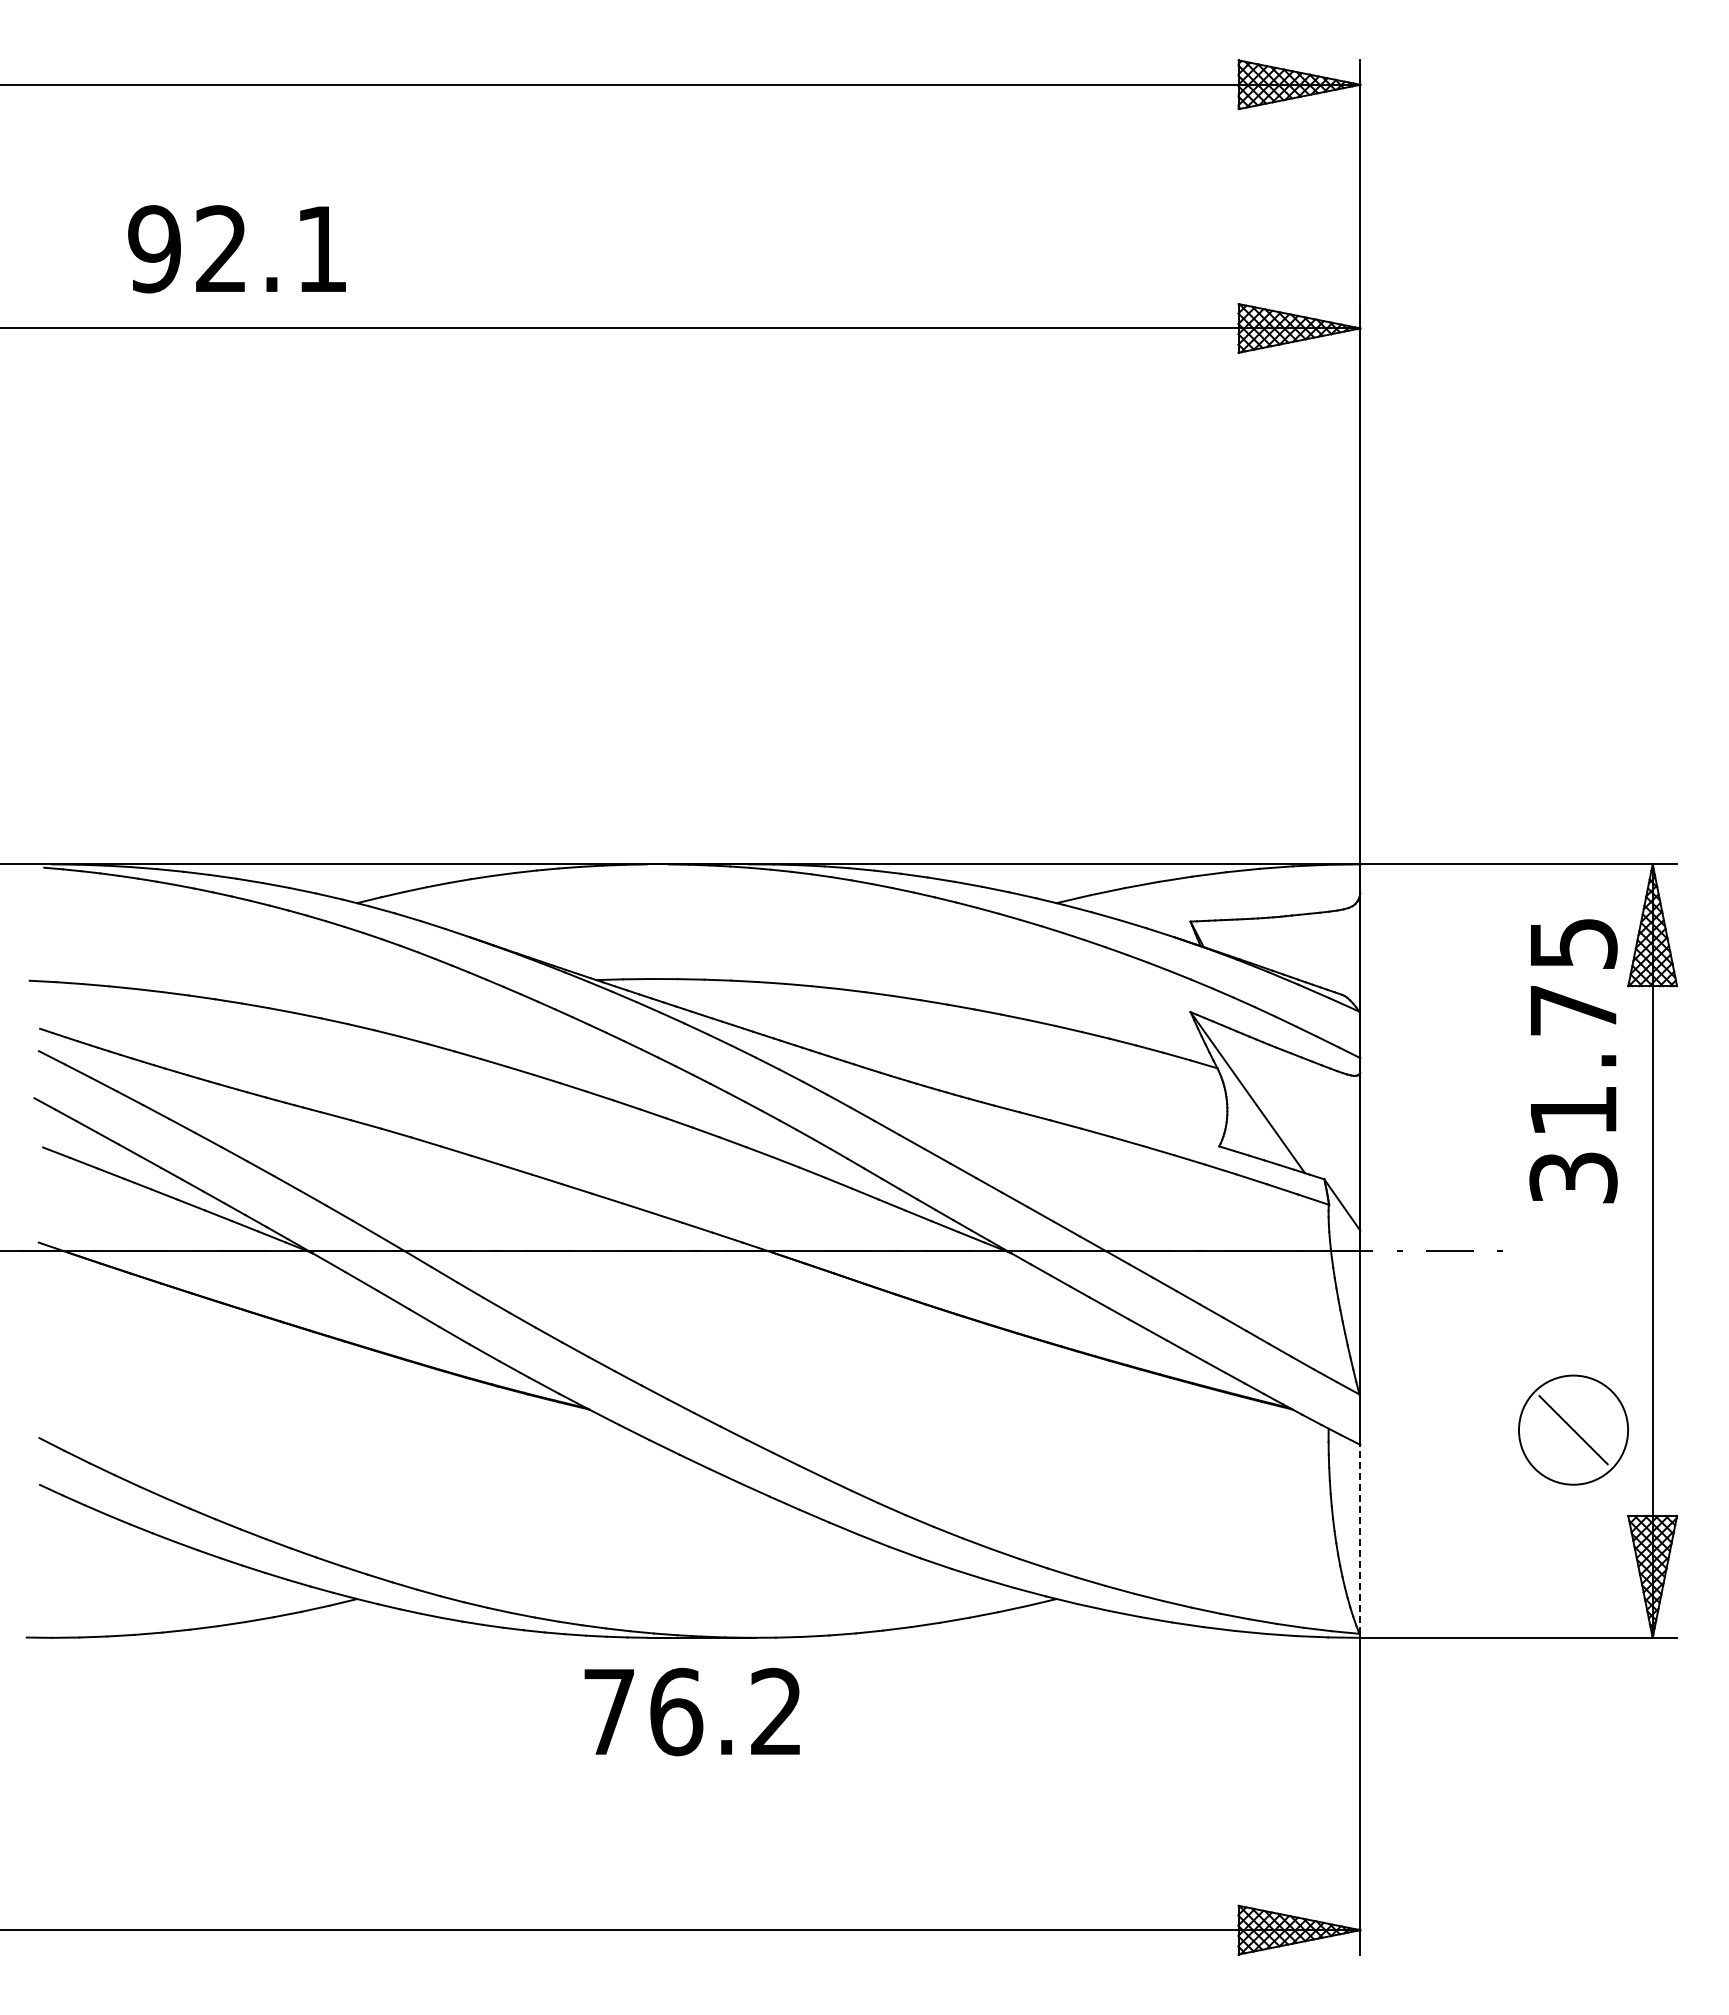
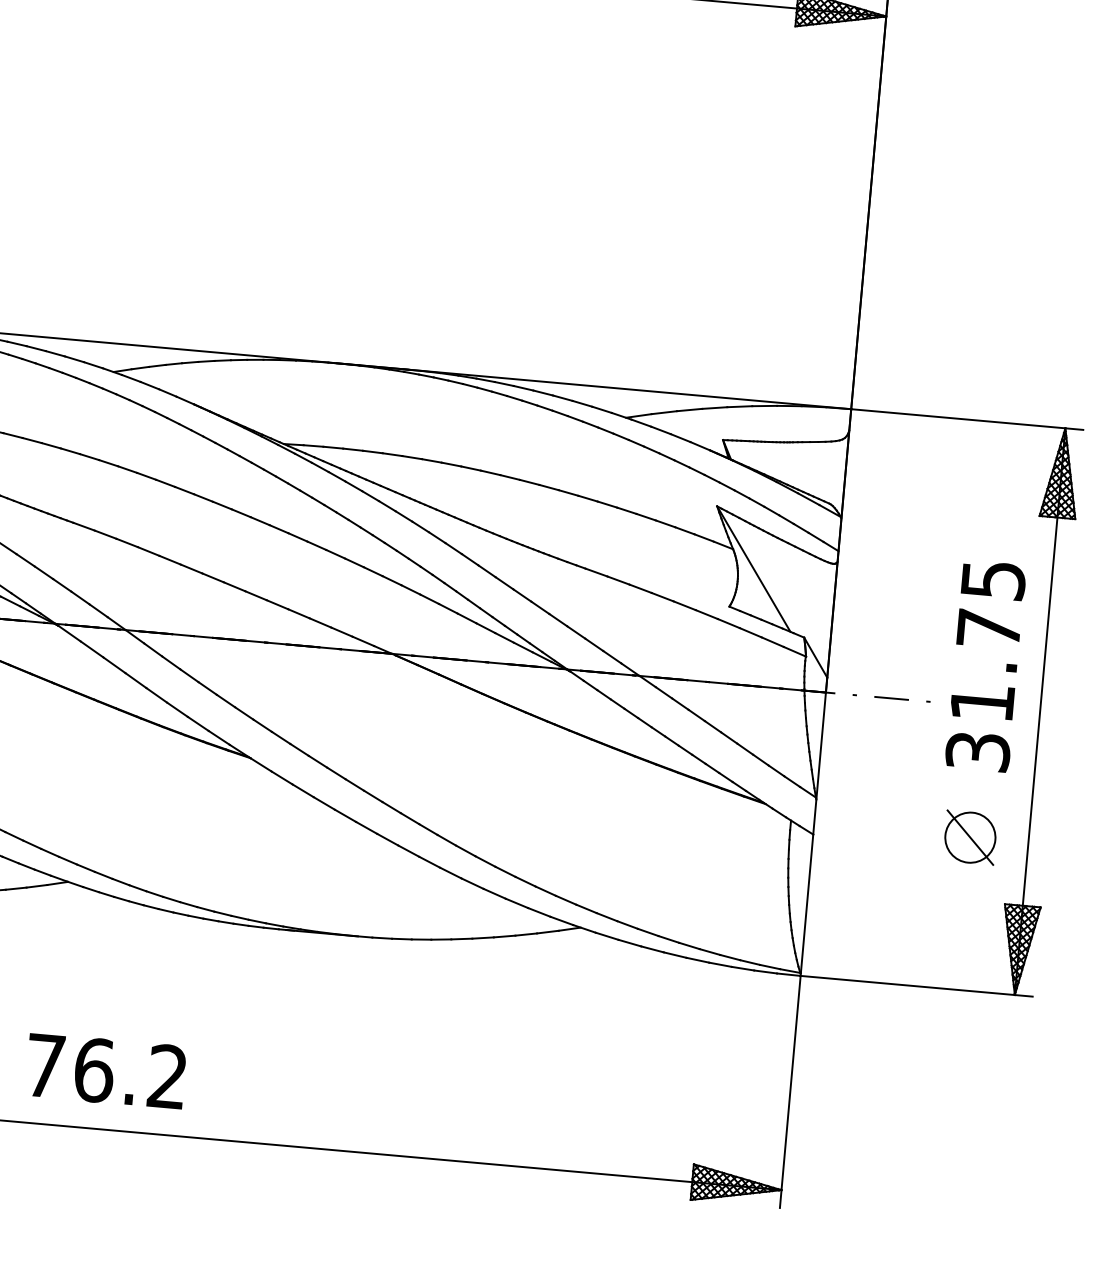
text: (1573, 1061) -> (985, 666), moved
circle: (1573, 1430) -> (970, 837), size x0.62
line: (1360, 1539) -> (807, 903), dashed -> solid
text: (691, 1711) -> (105, 1070), moved

